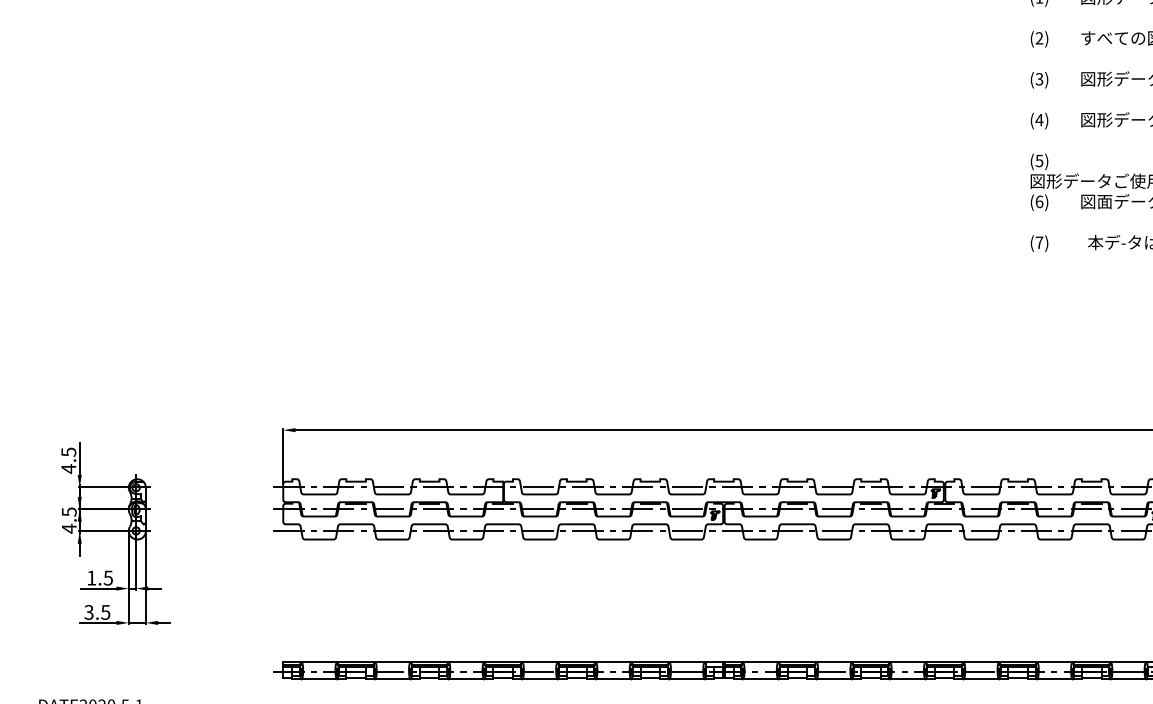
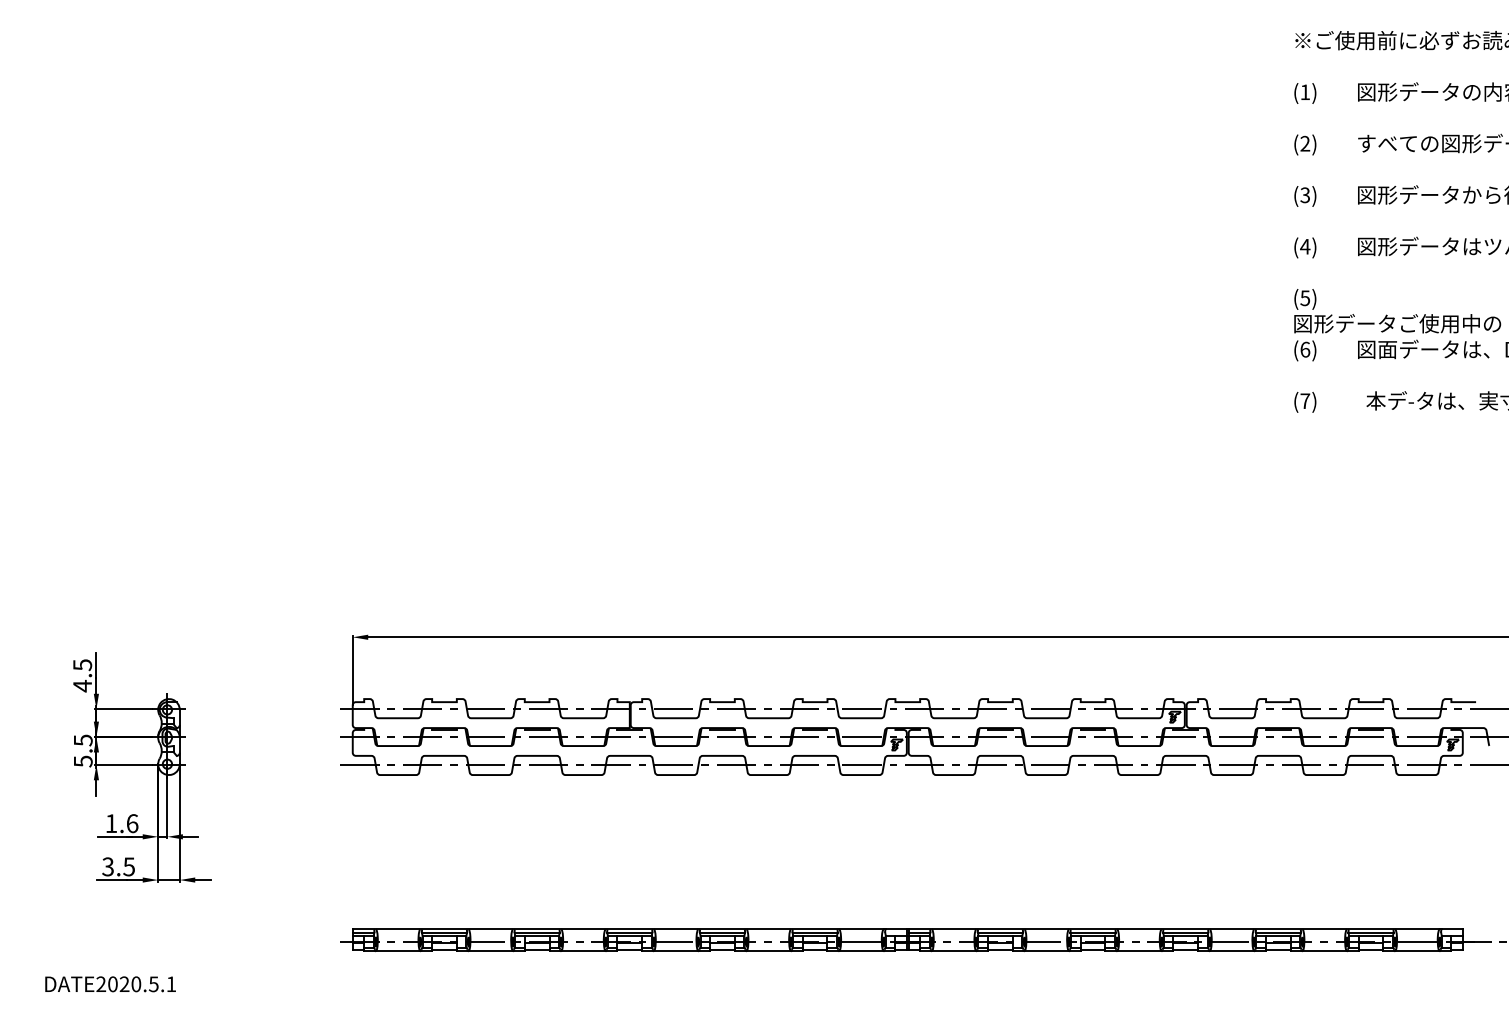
text: (69, 528) -> (83, 761), 4.5 -> 5.5
text: (108, 578) -> (132, 823), 1.5 -> 1.6

